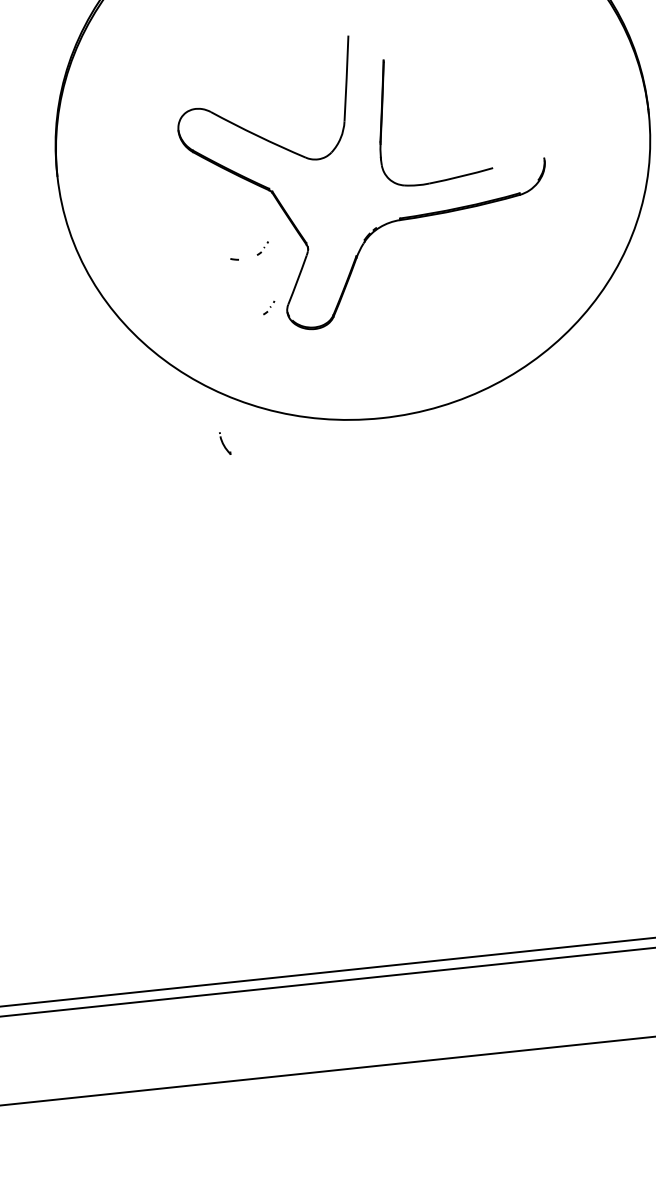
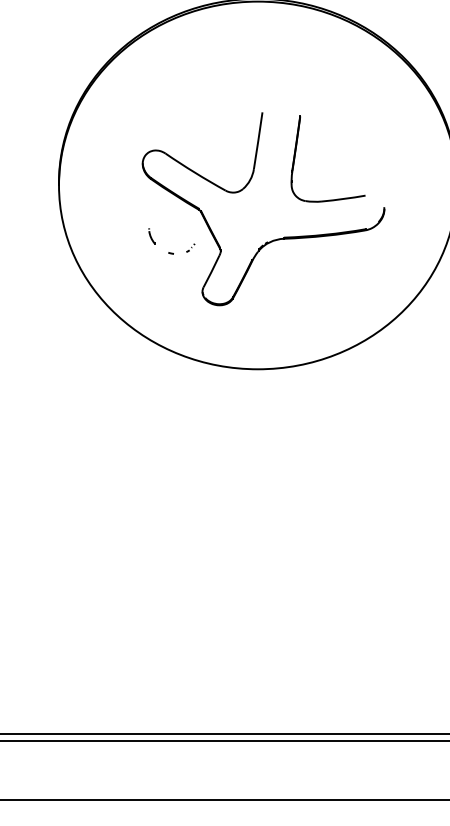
part: (383, 114) -> (296, 152), moved
part: (268, 307) -> (190, 287), removed
part: (224, 443) -> (151, 236), moved

